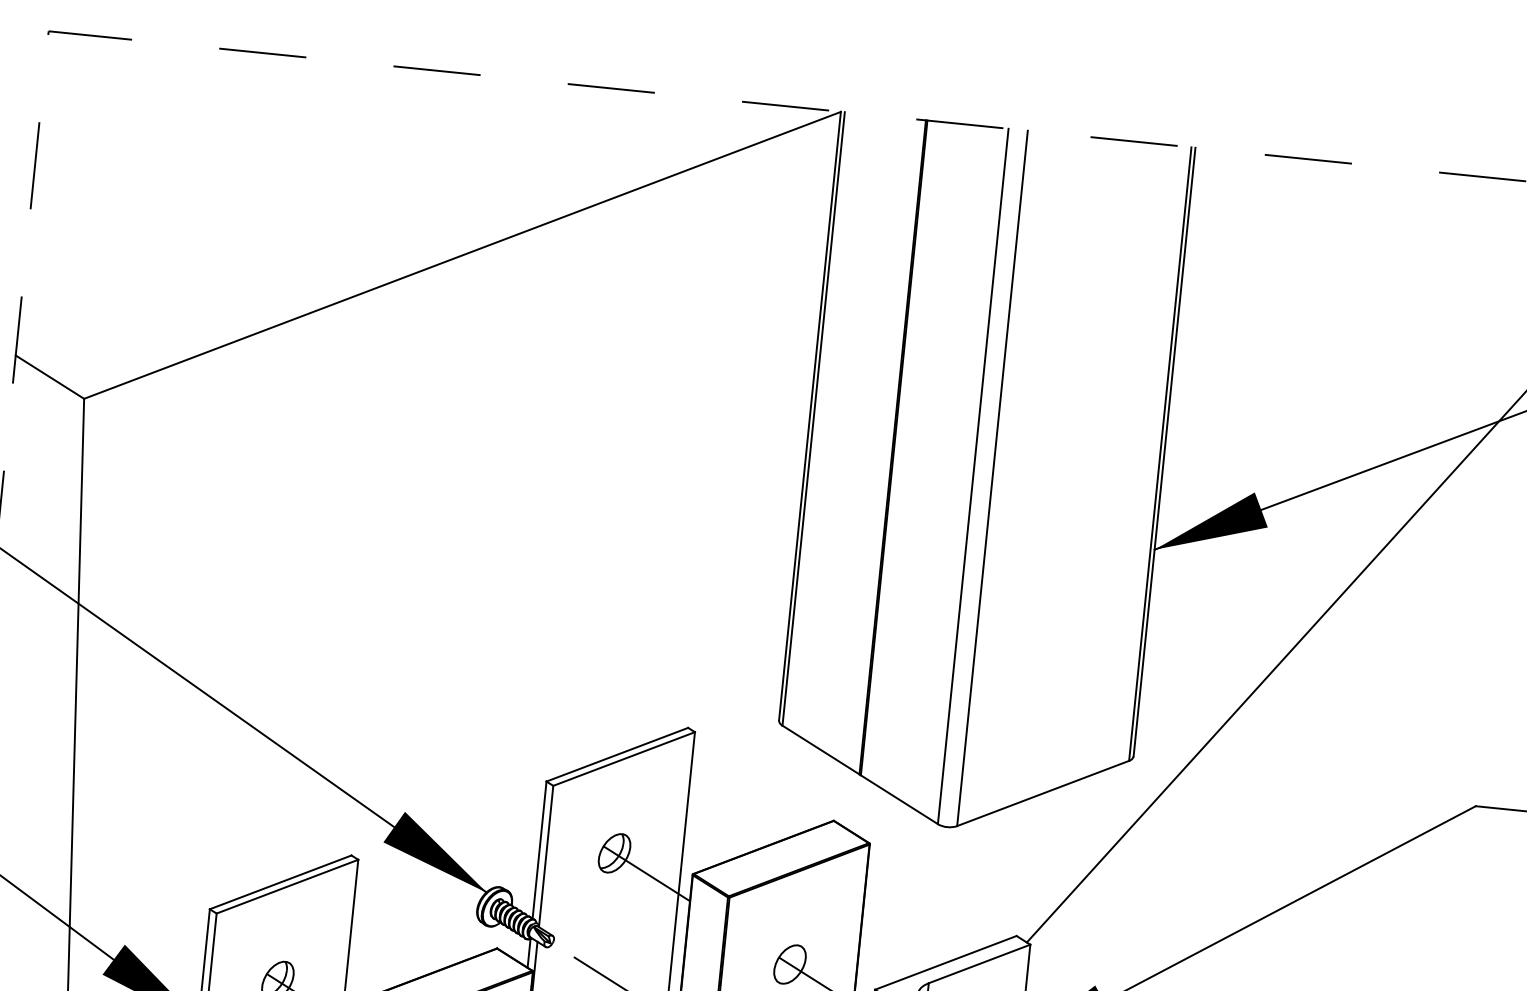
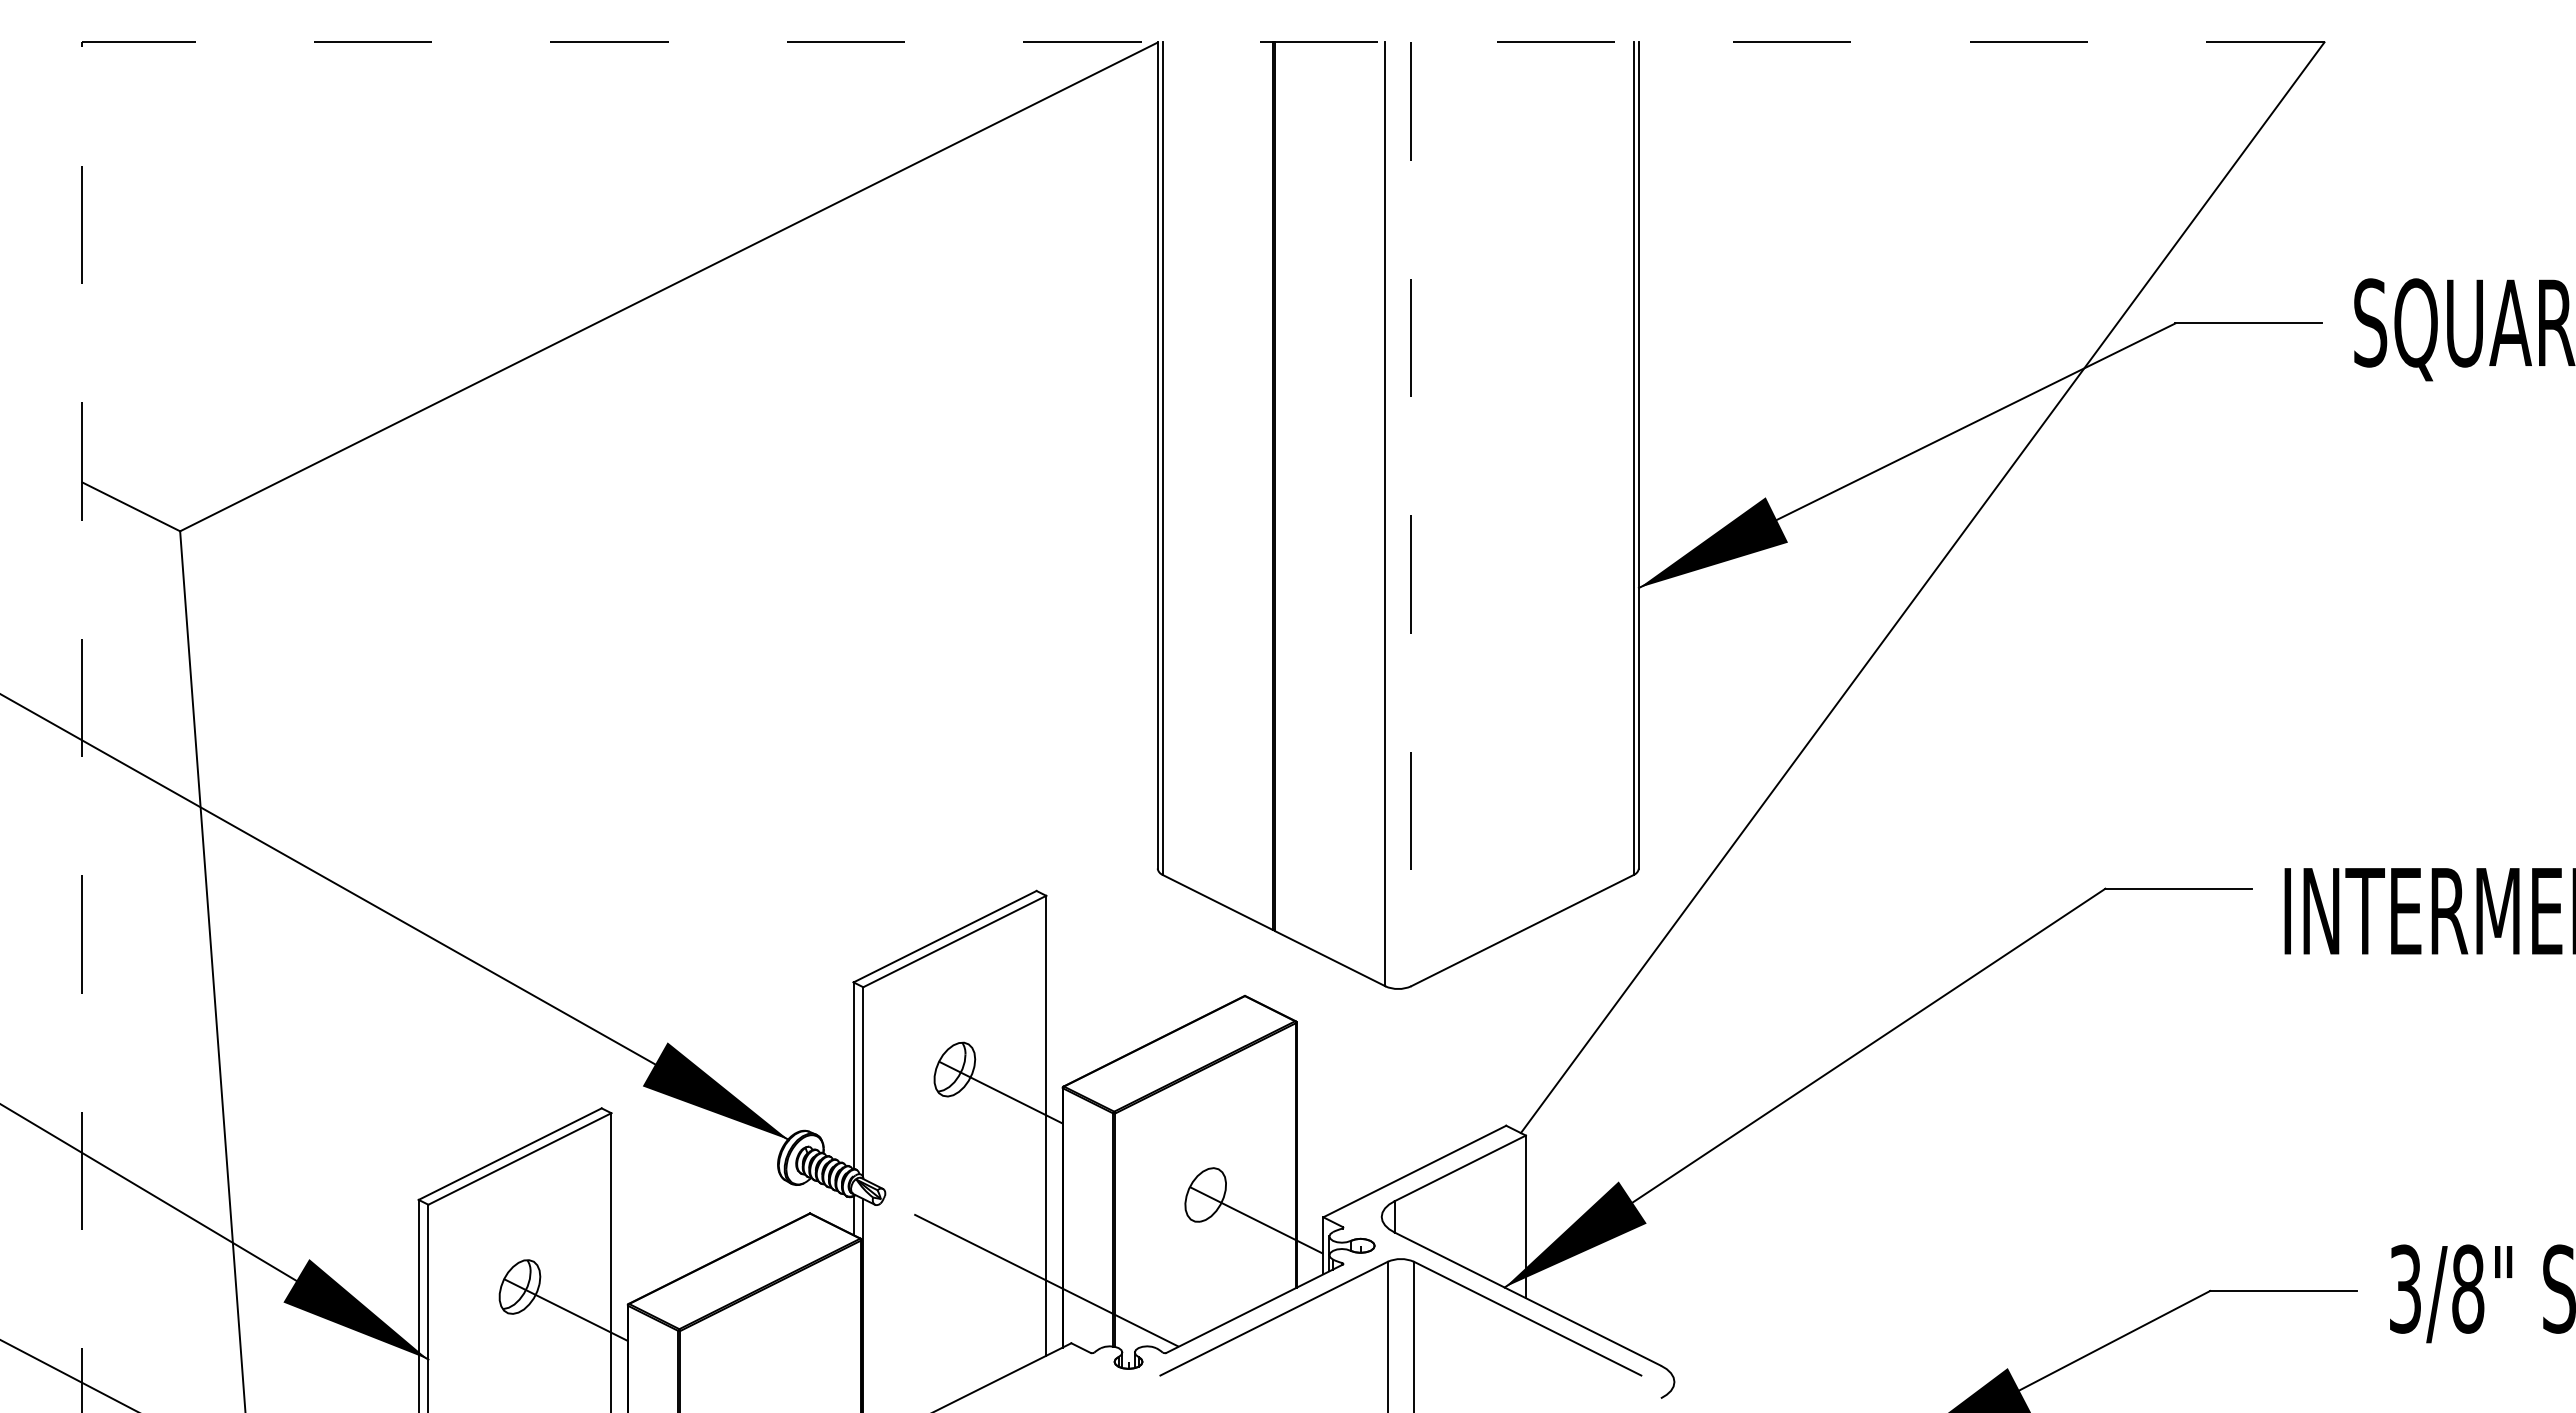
line: (992, 478) -> (1411, 514), solid -> dashed

